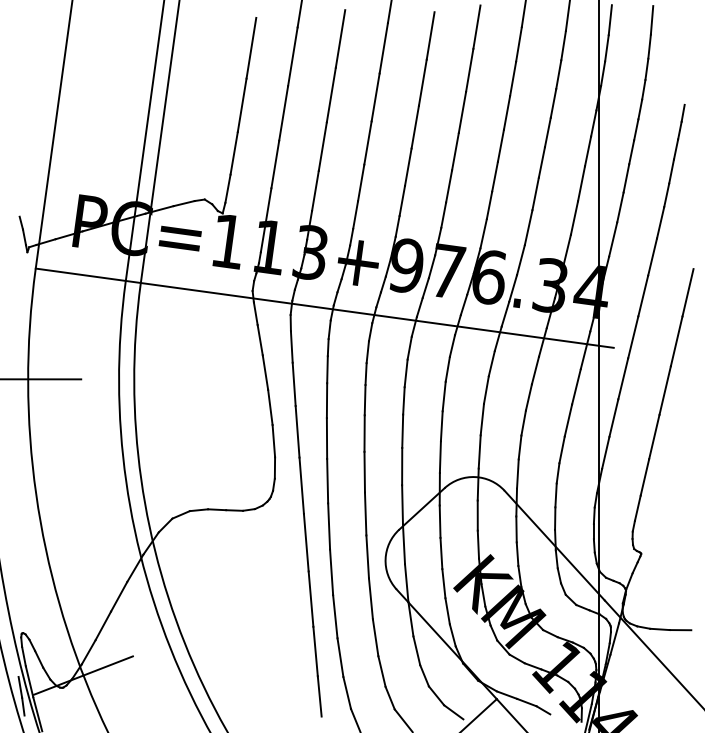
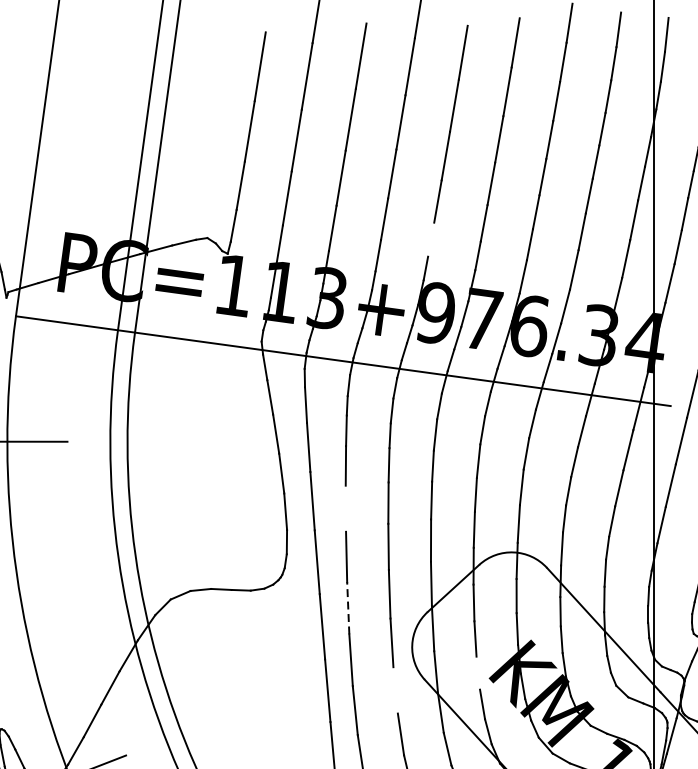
line: (402, 200) -> (431, 239), removed
line: (326, 438) -> (345, 508), removed
line: (329, 525) -> (348, 607), solid -> dashed
line: (443, 583) -> (477, 672), removed
line: (370, 598) -> (395, 689), removed

